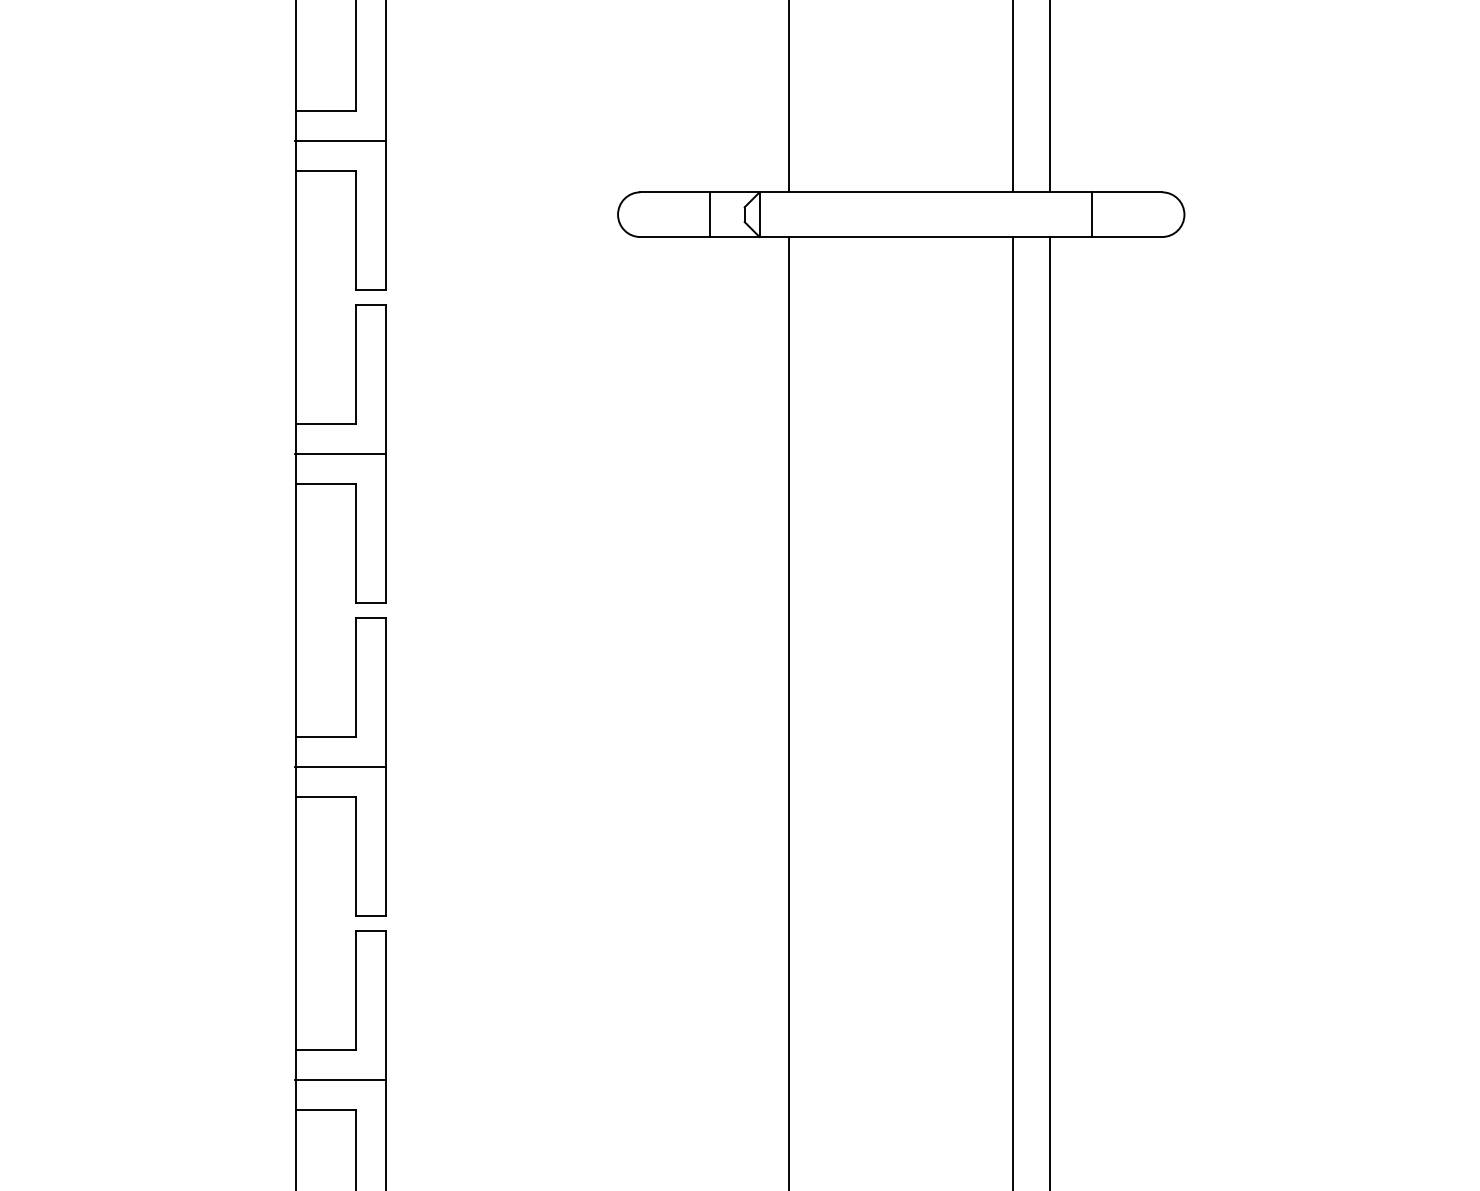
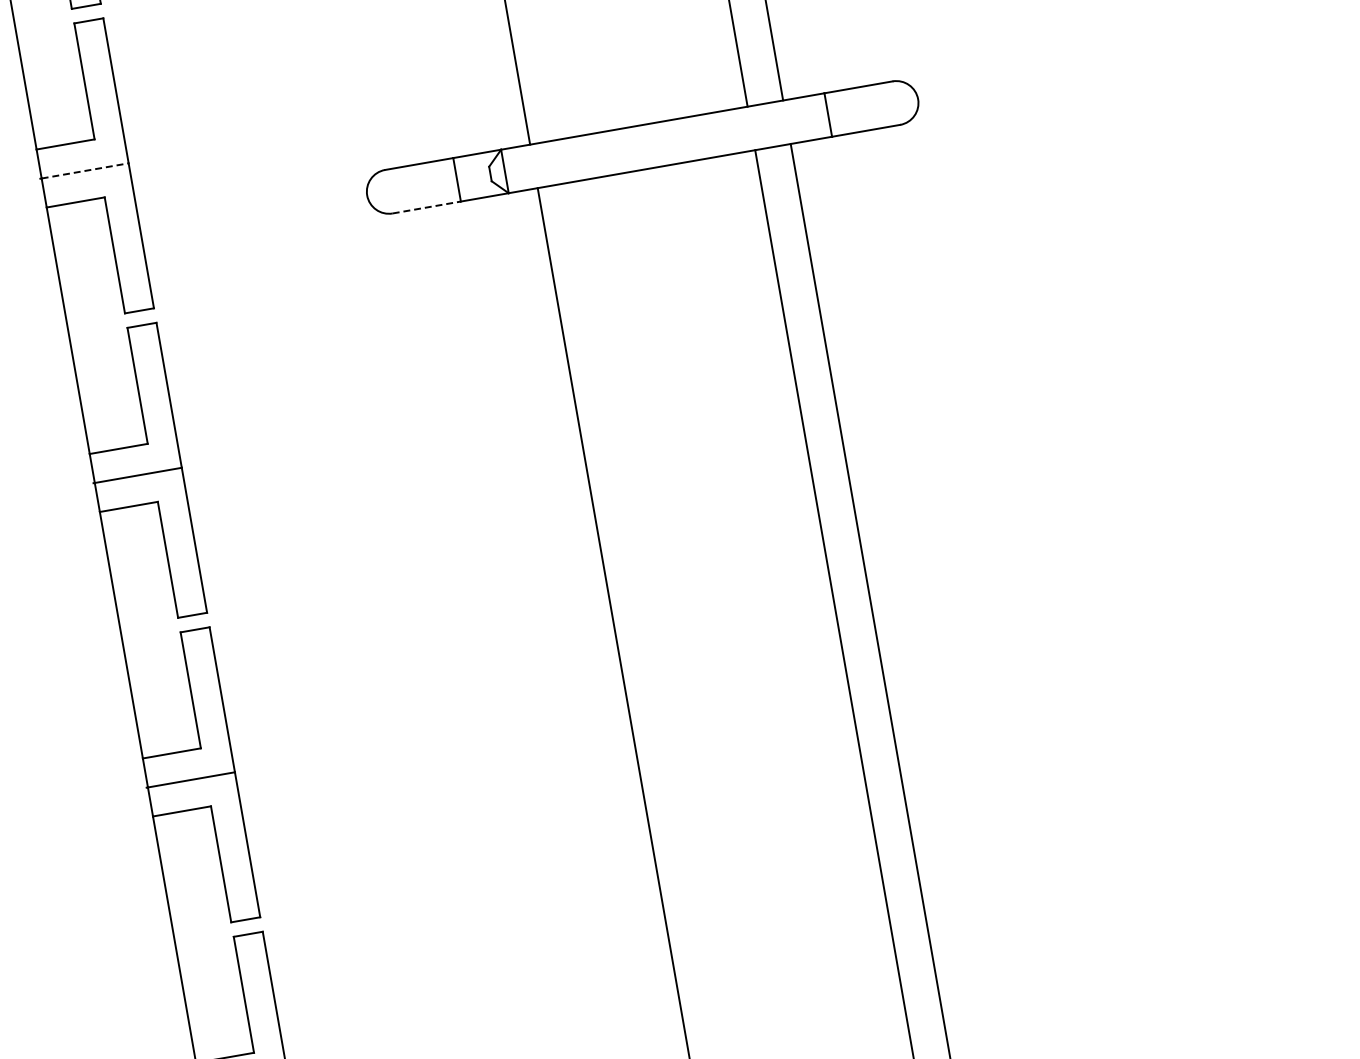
line: (340, 141) -> (84, 171), solid -> dashed
line: (675, 237) -> (426, 207), solid -> dashed

